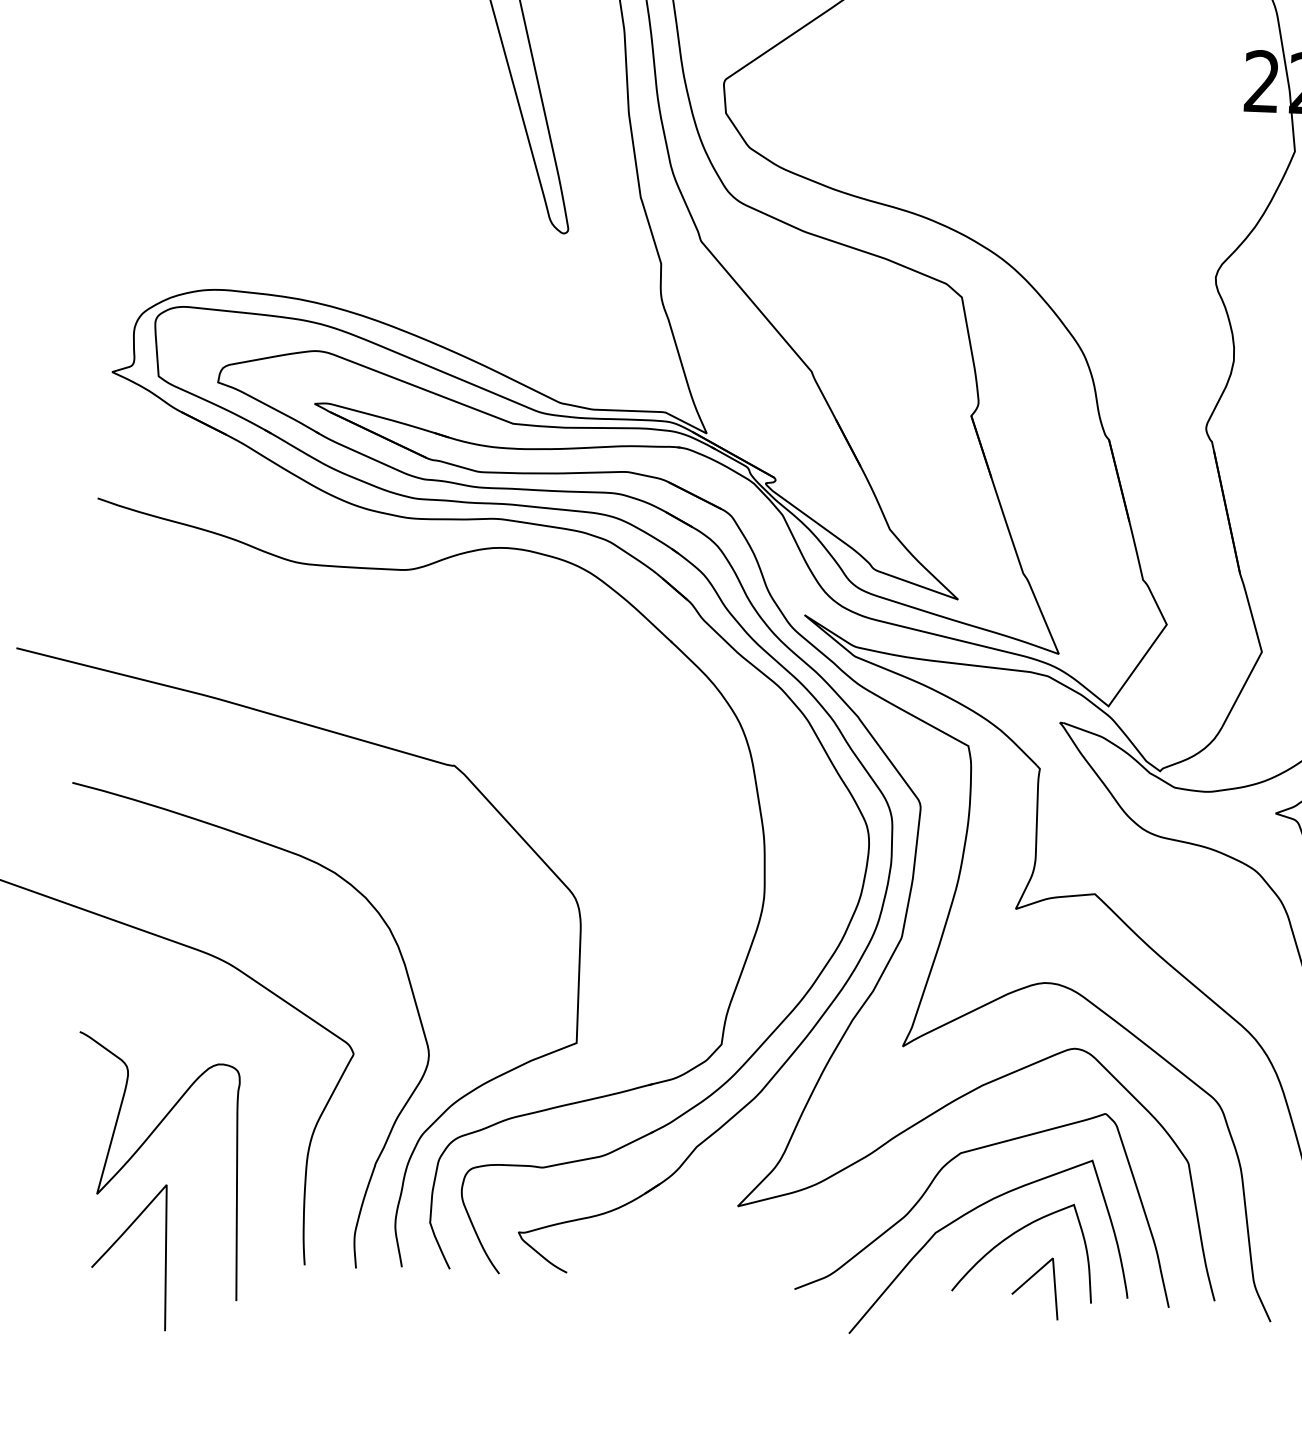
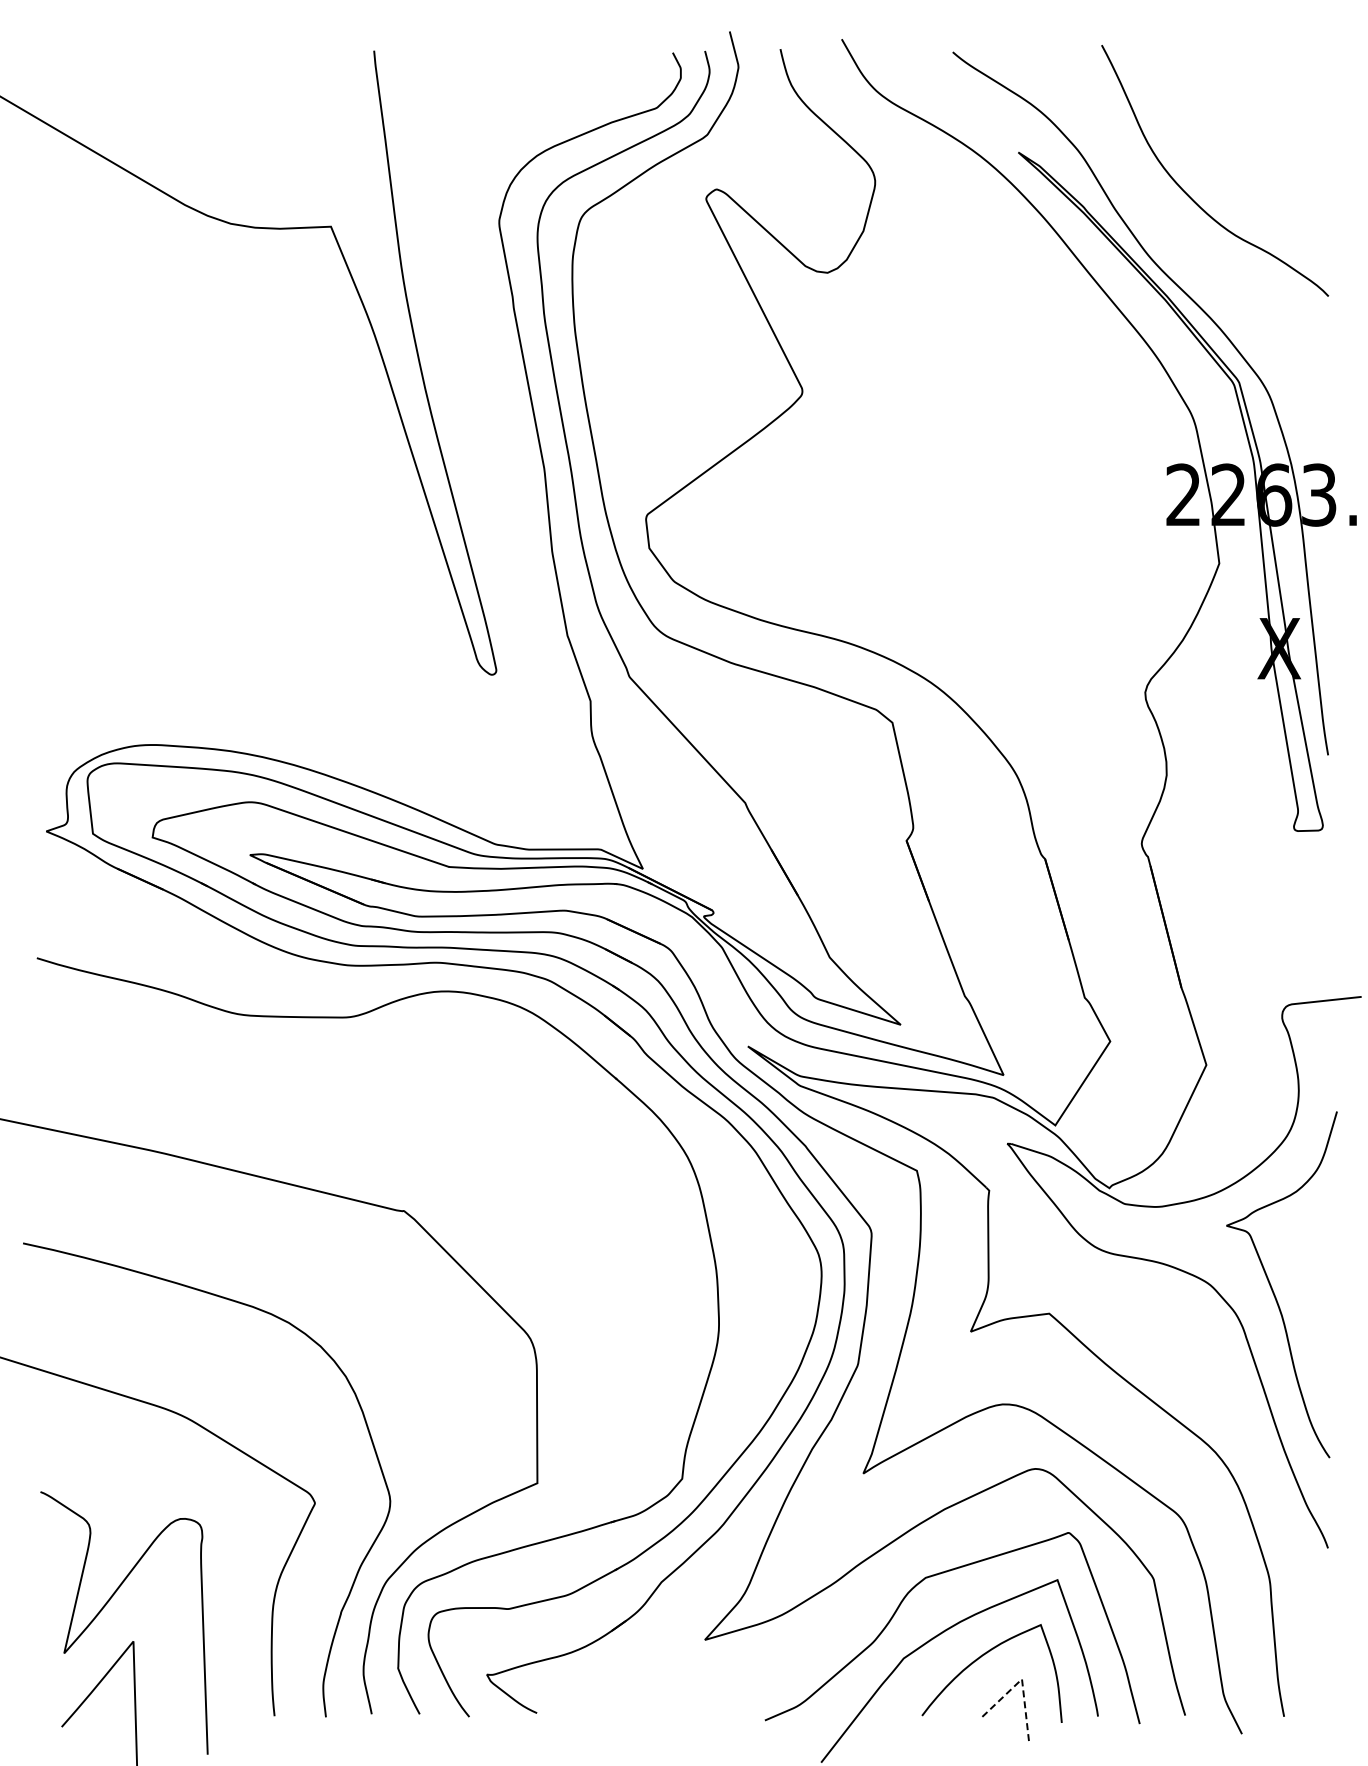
line: (1053, 1262) -> (1022, 1683), solid -> dashed

